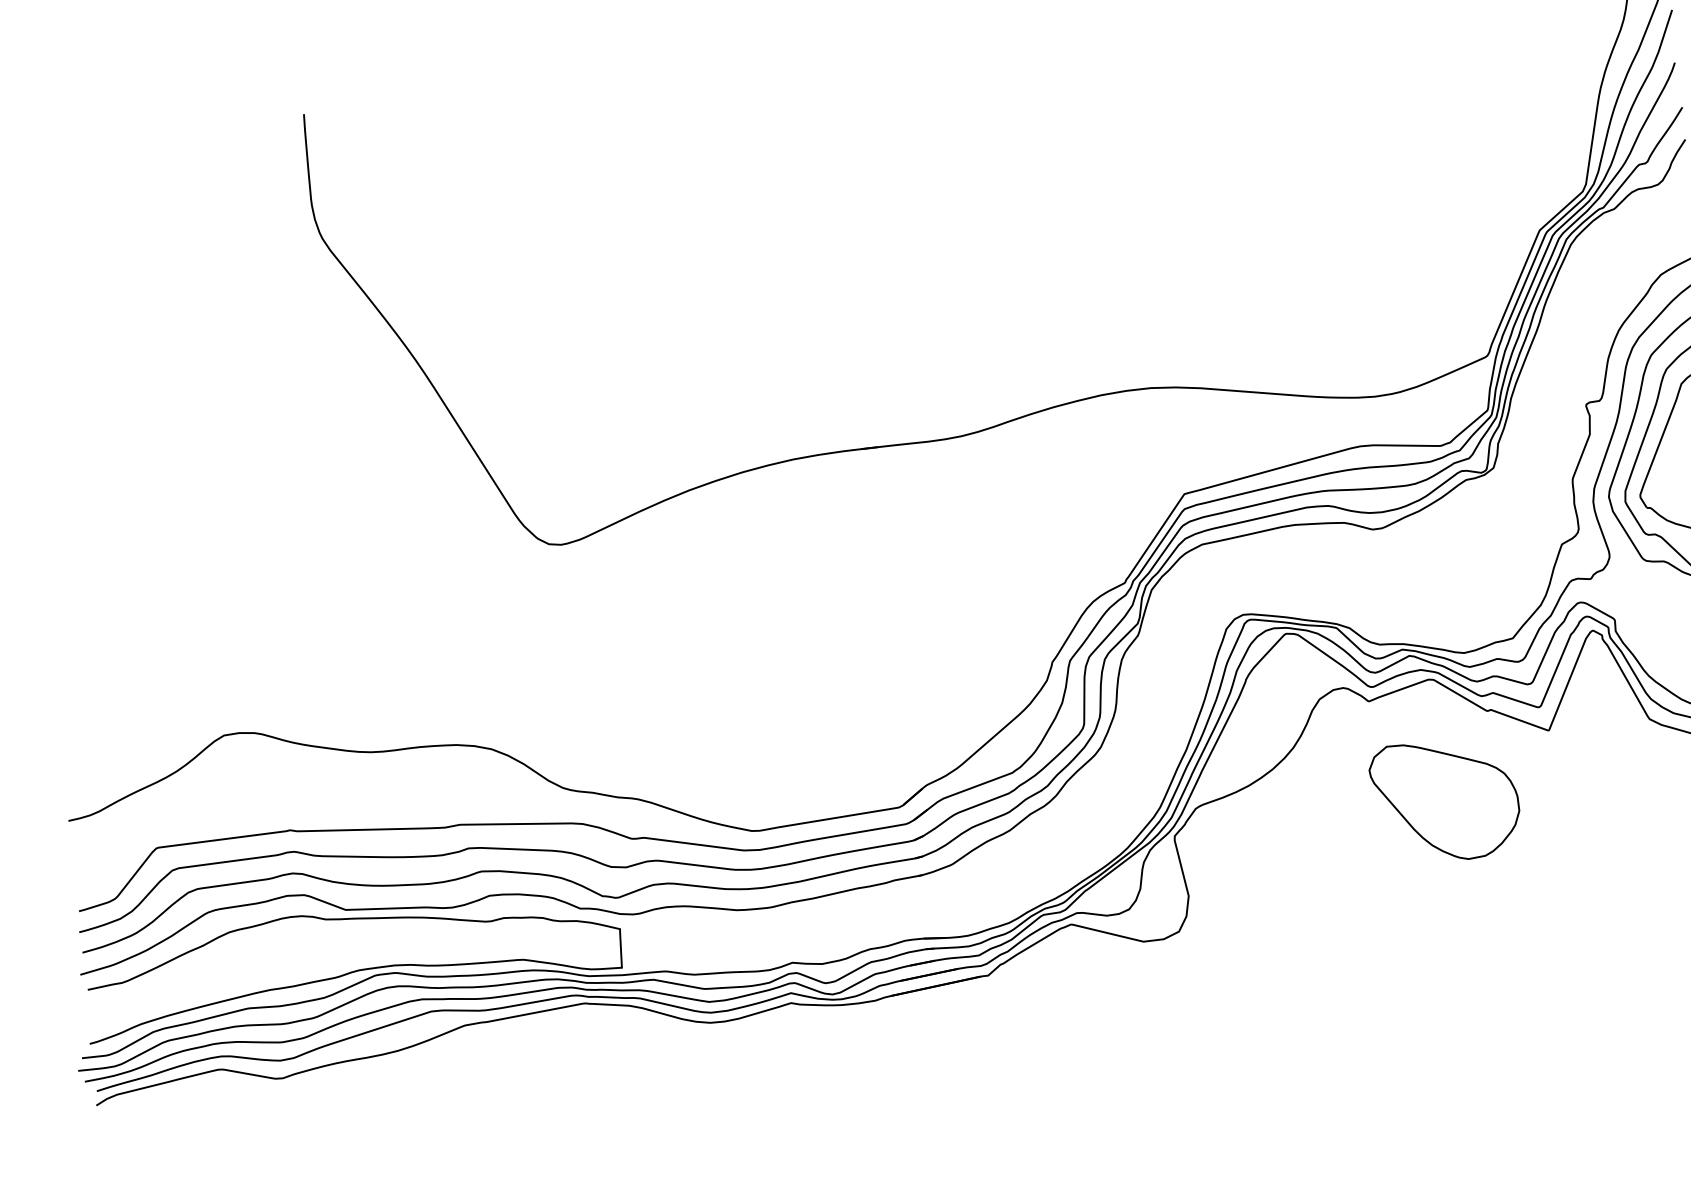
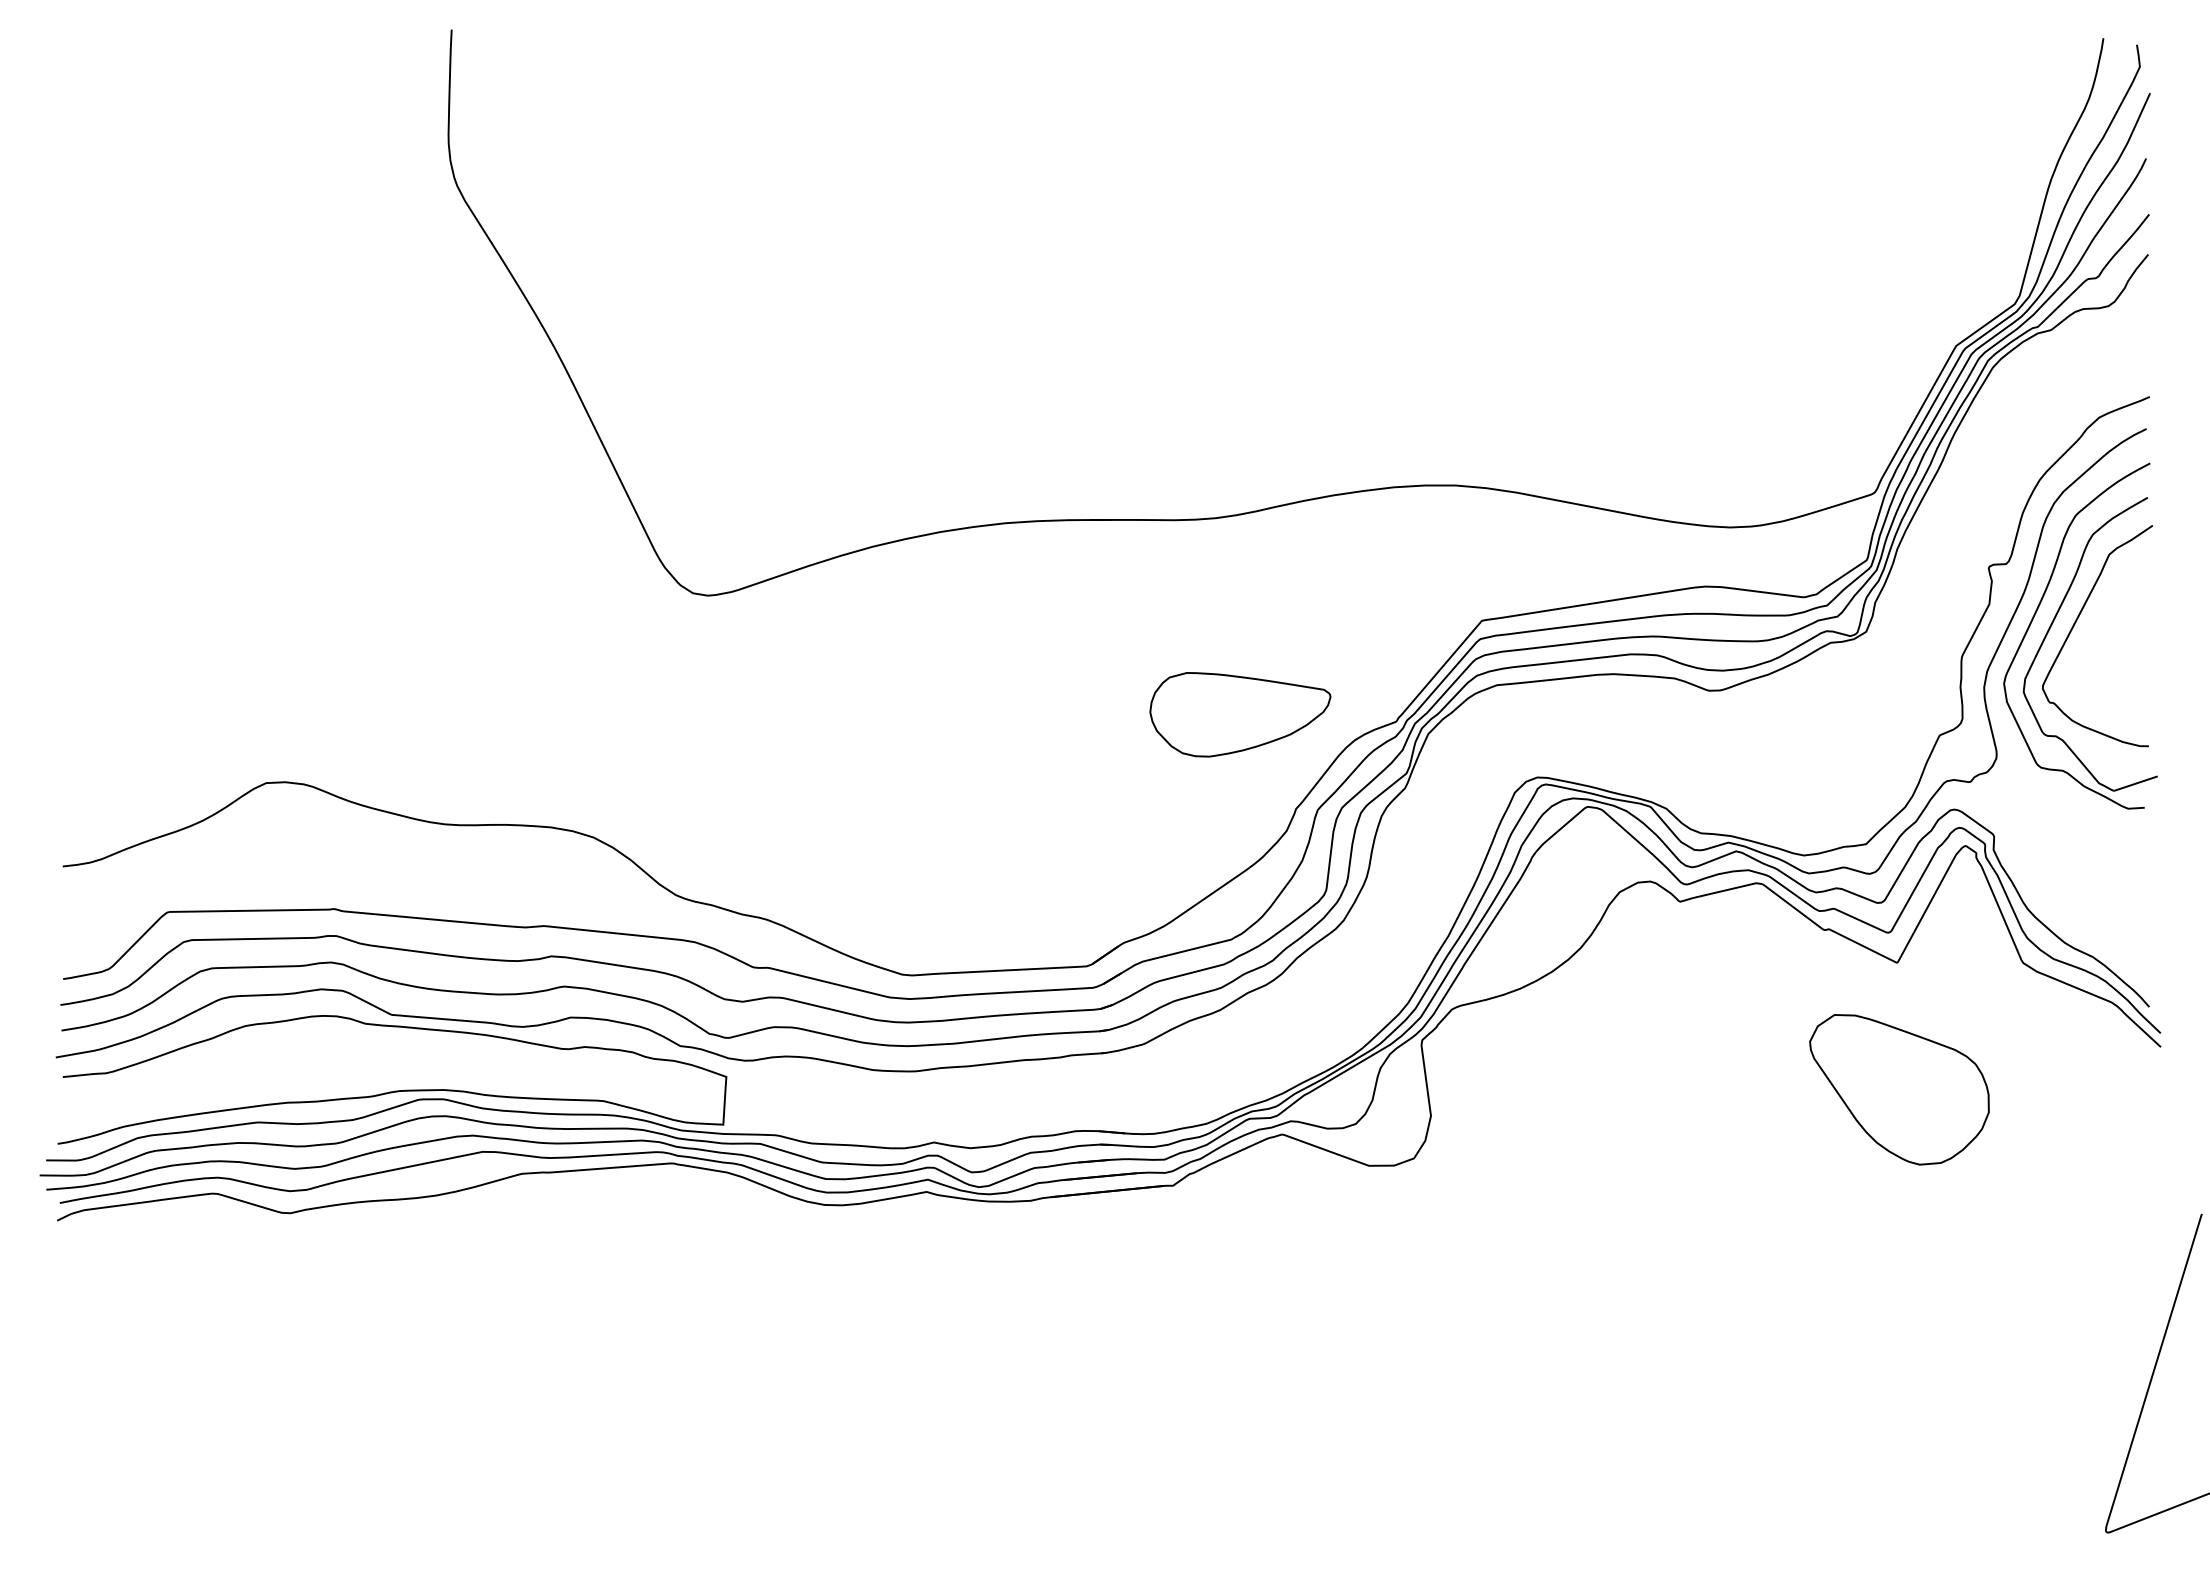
part: (999, 591) -> (1240, 714), added
part: (1445, 800) -> (1899, 1089), moved

